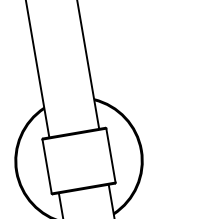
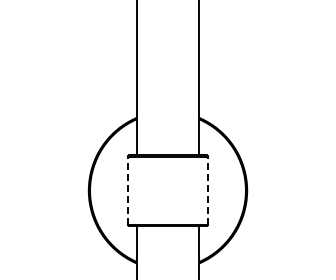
line: (111, 155) -> (208, 190), solid -> dashed
line: (46, 166) -> (127, 190), solid -> dashed

